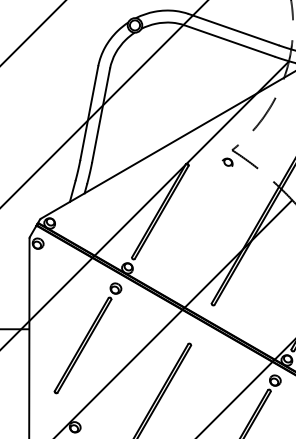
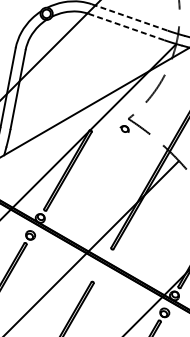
line: (233, 29) -> (129, 17), solid -> dashed
line: (229, 41) -> (126, 27), solid -> dashed

